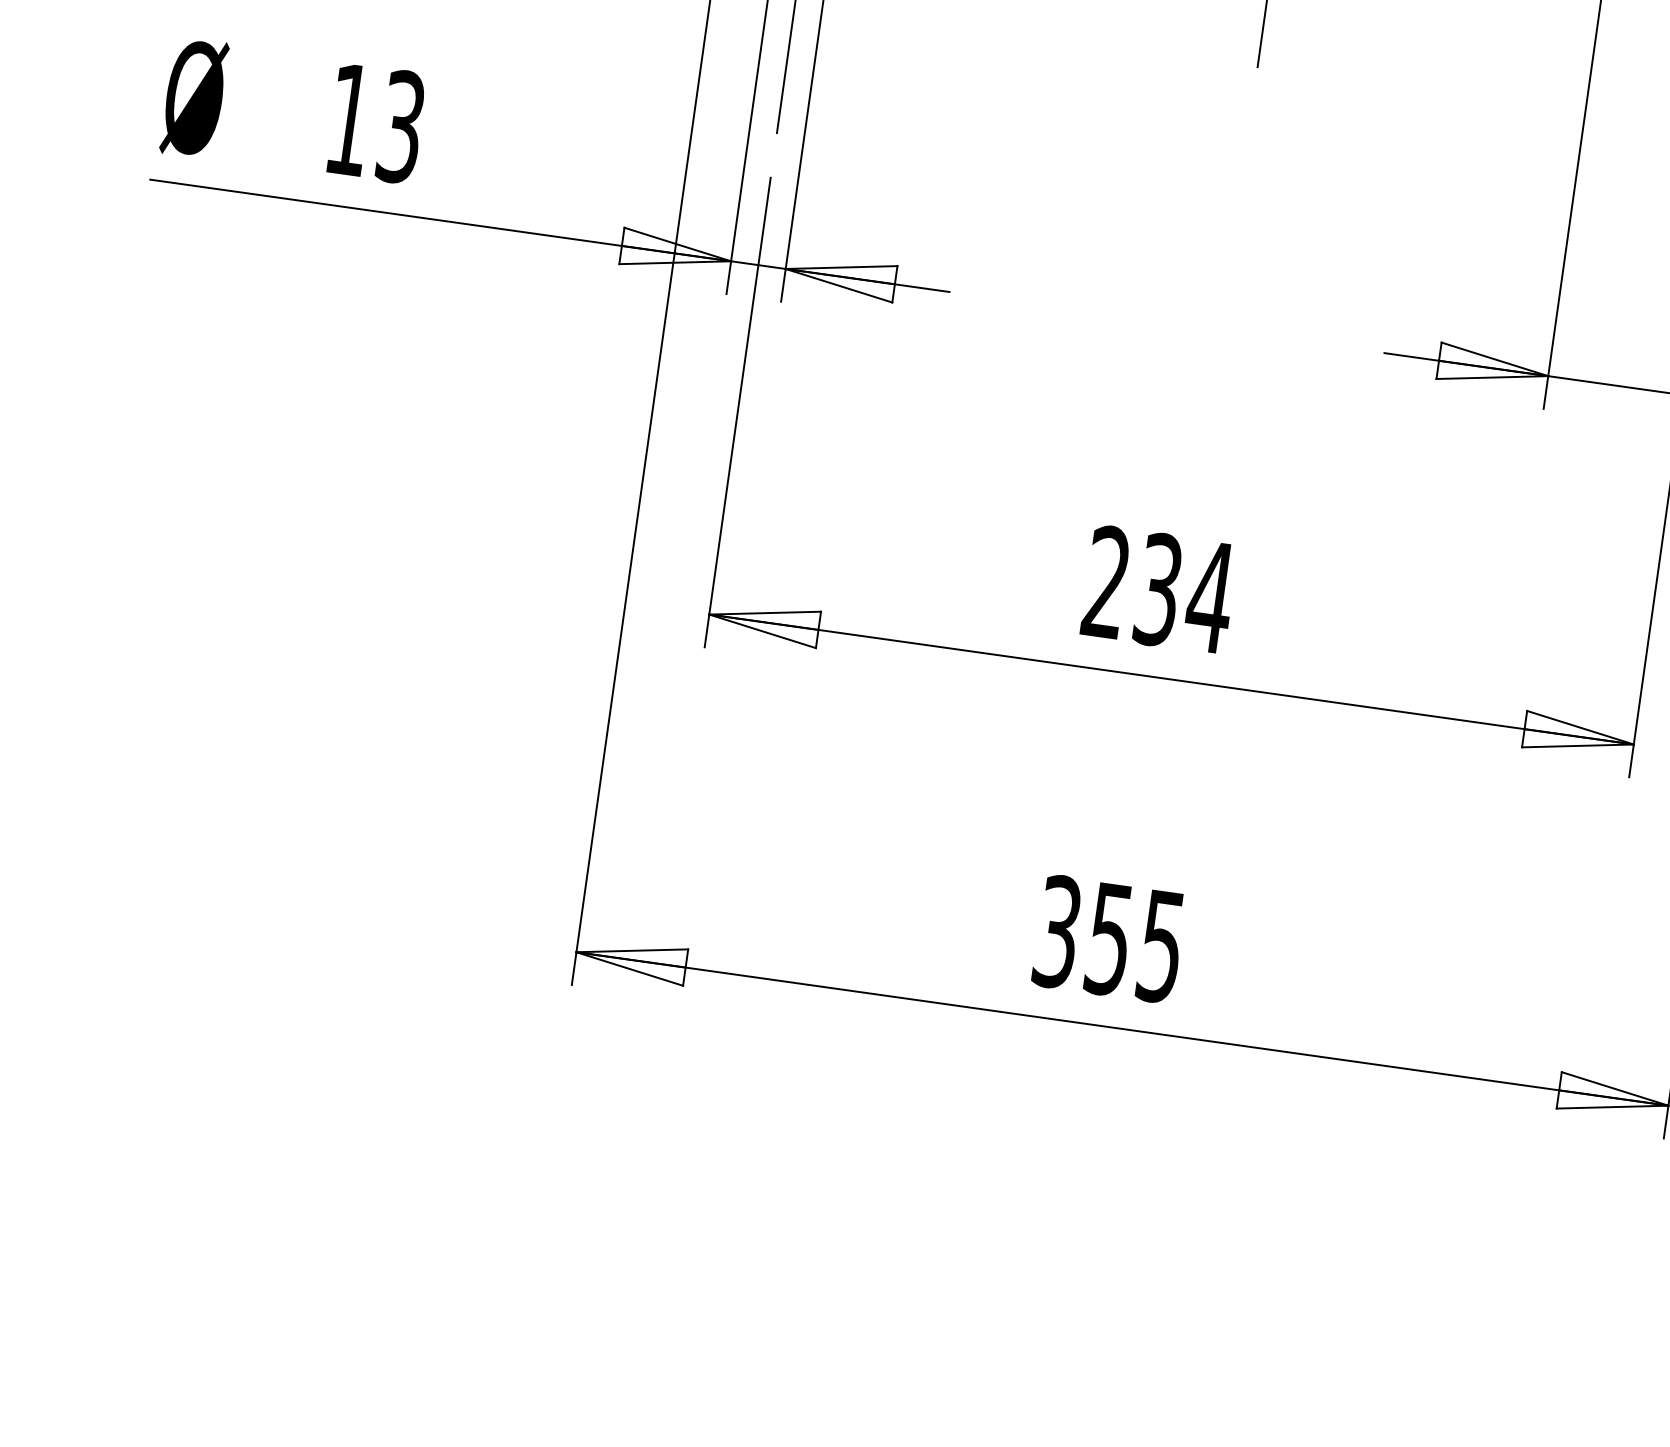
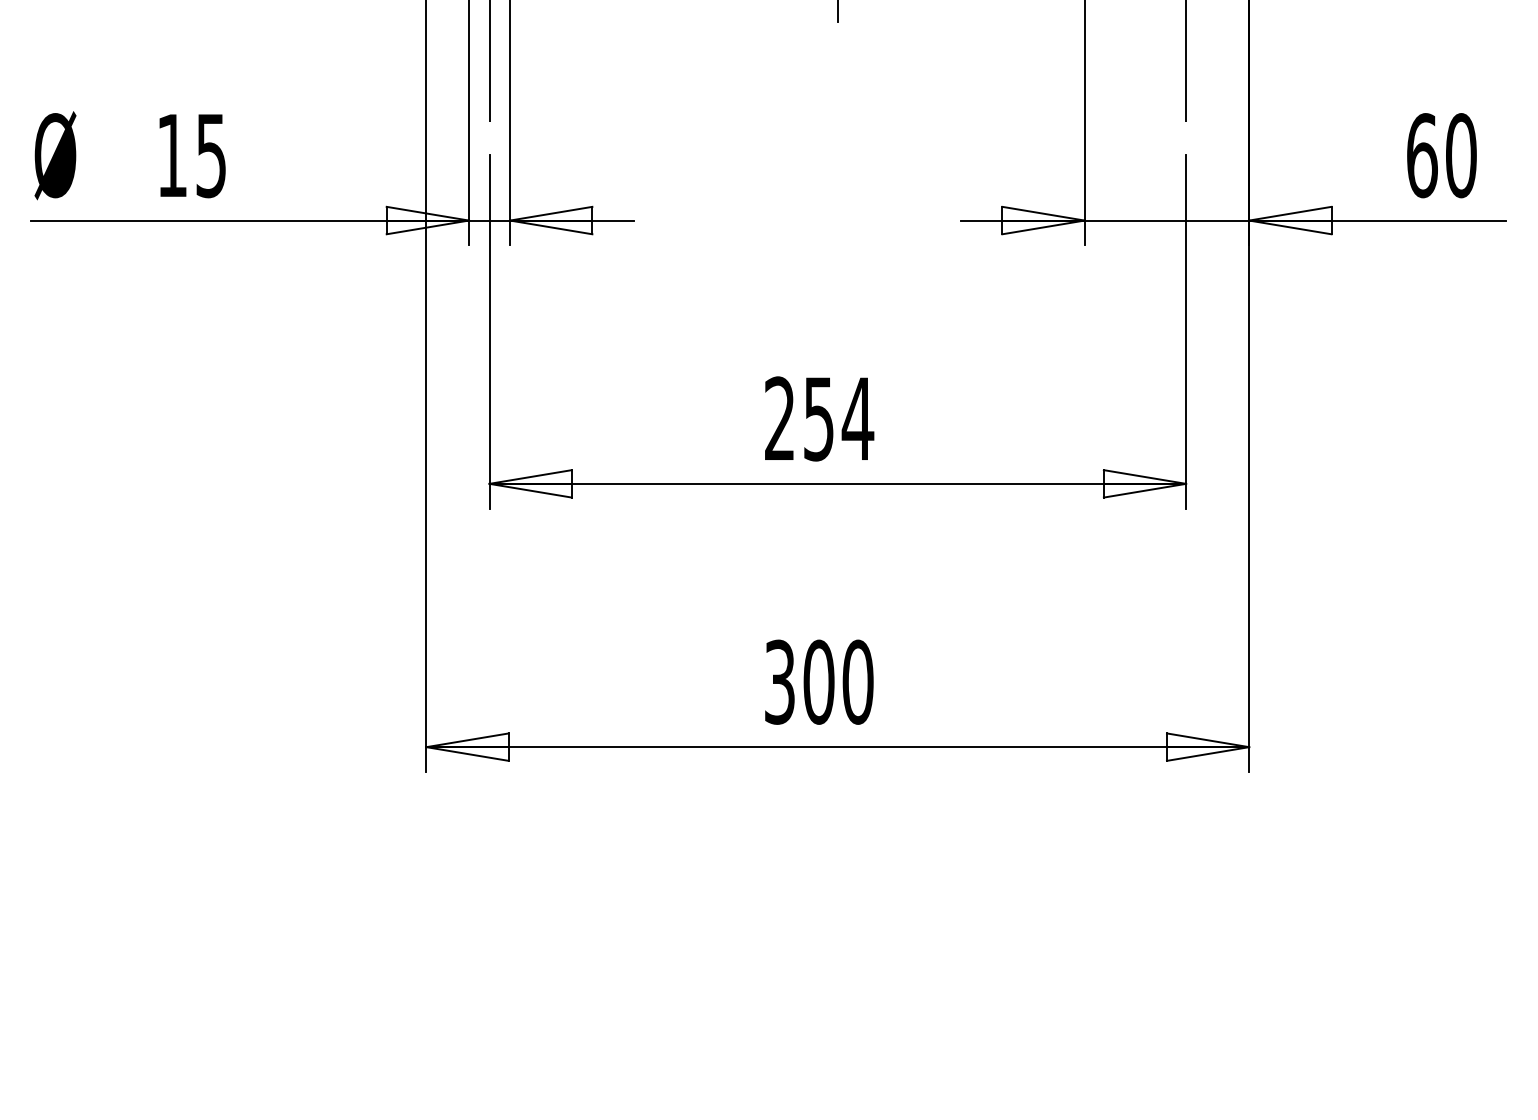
text: (401, 126) -> (211, 155), 13 -> 15
text: (1158, 589) -> (818, 418), 234 -> 254
text: (1135, 941) -> (838, 681), 355 -> 300

